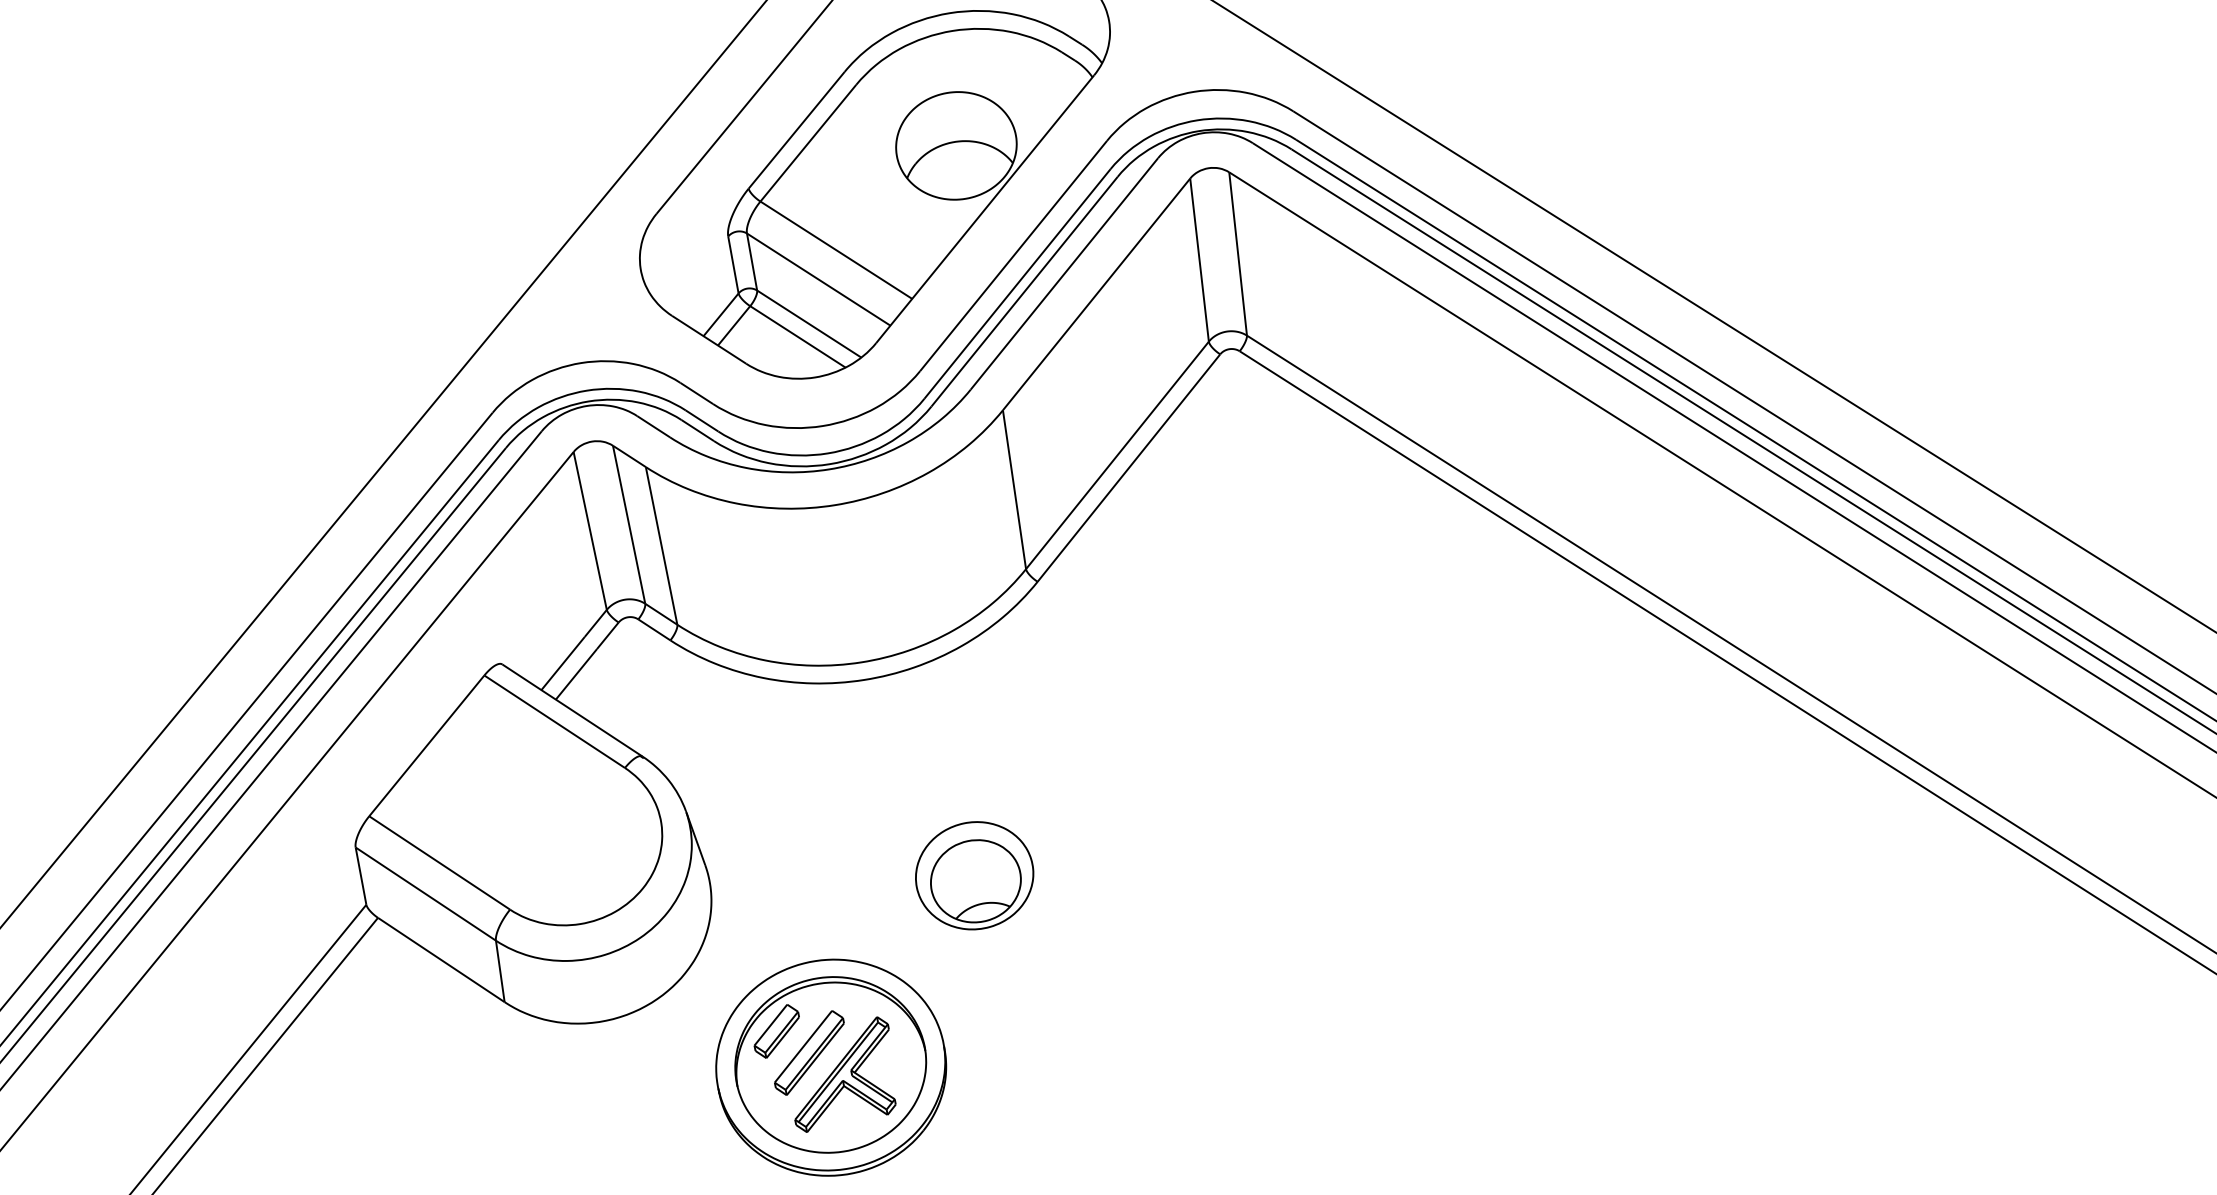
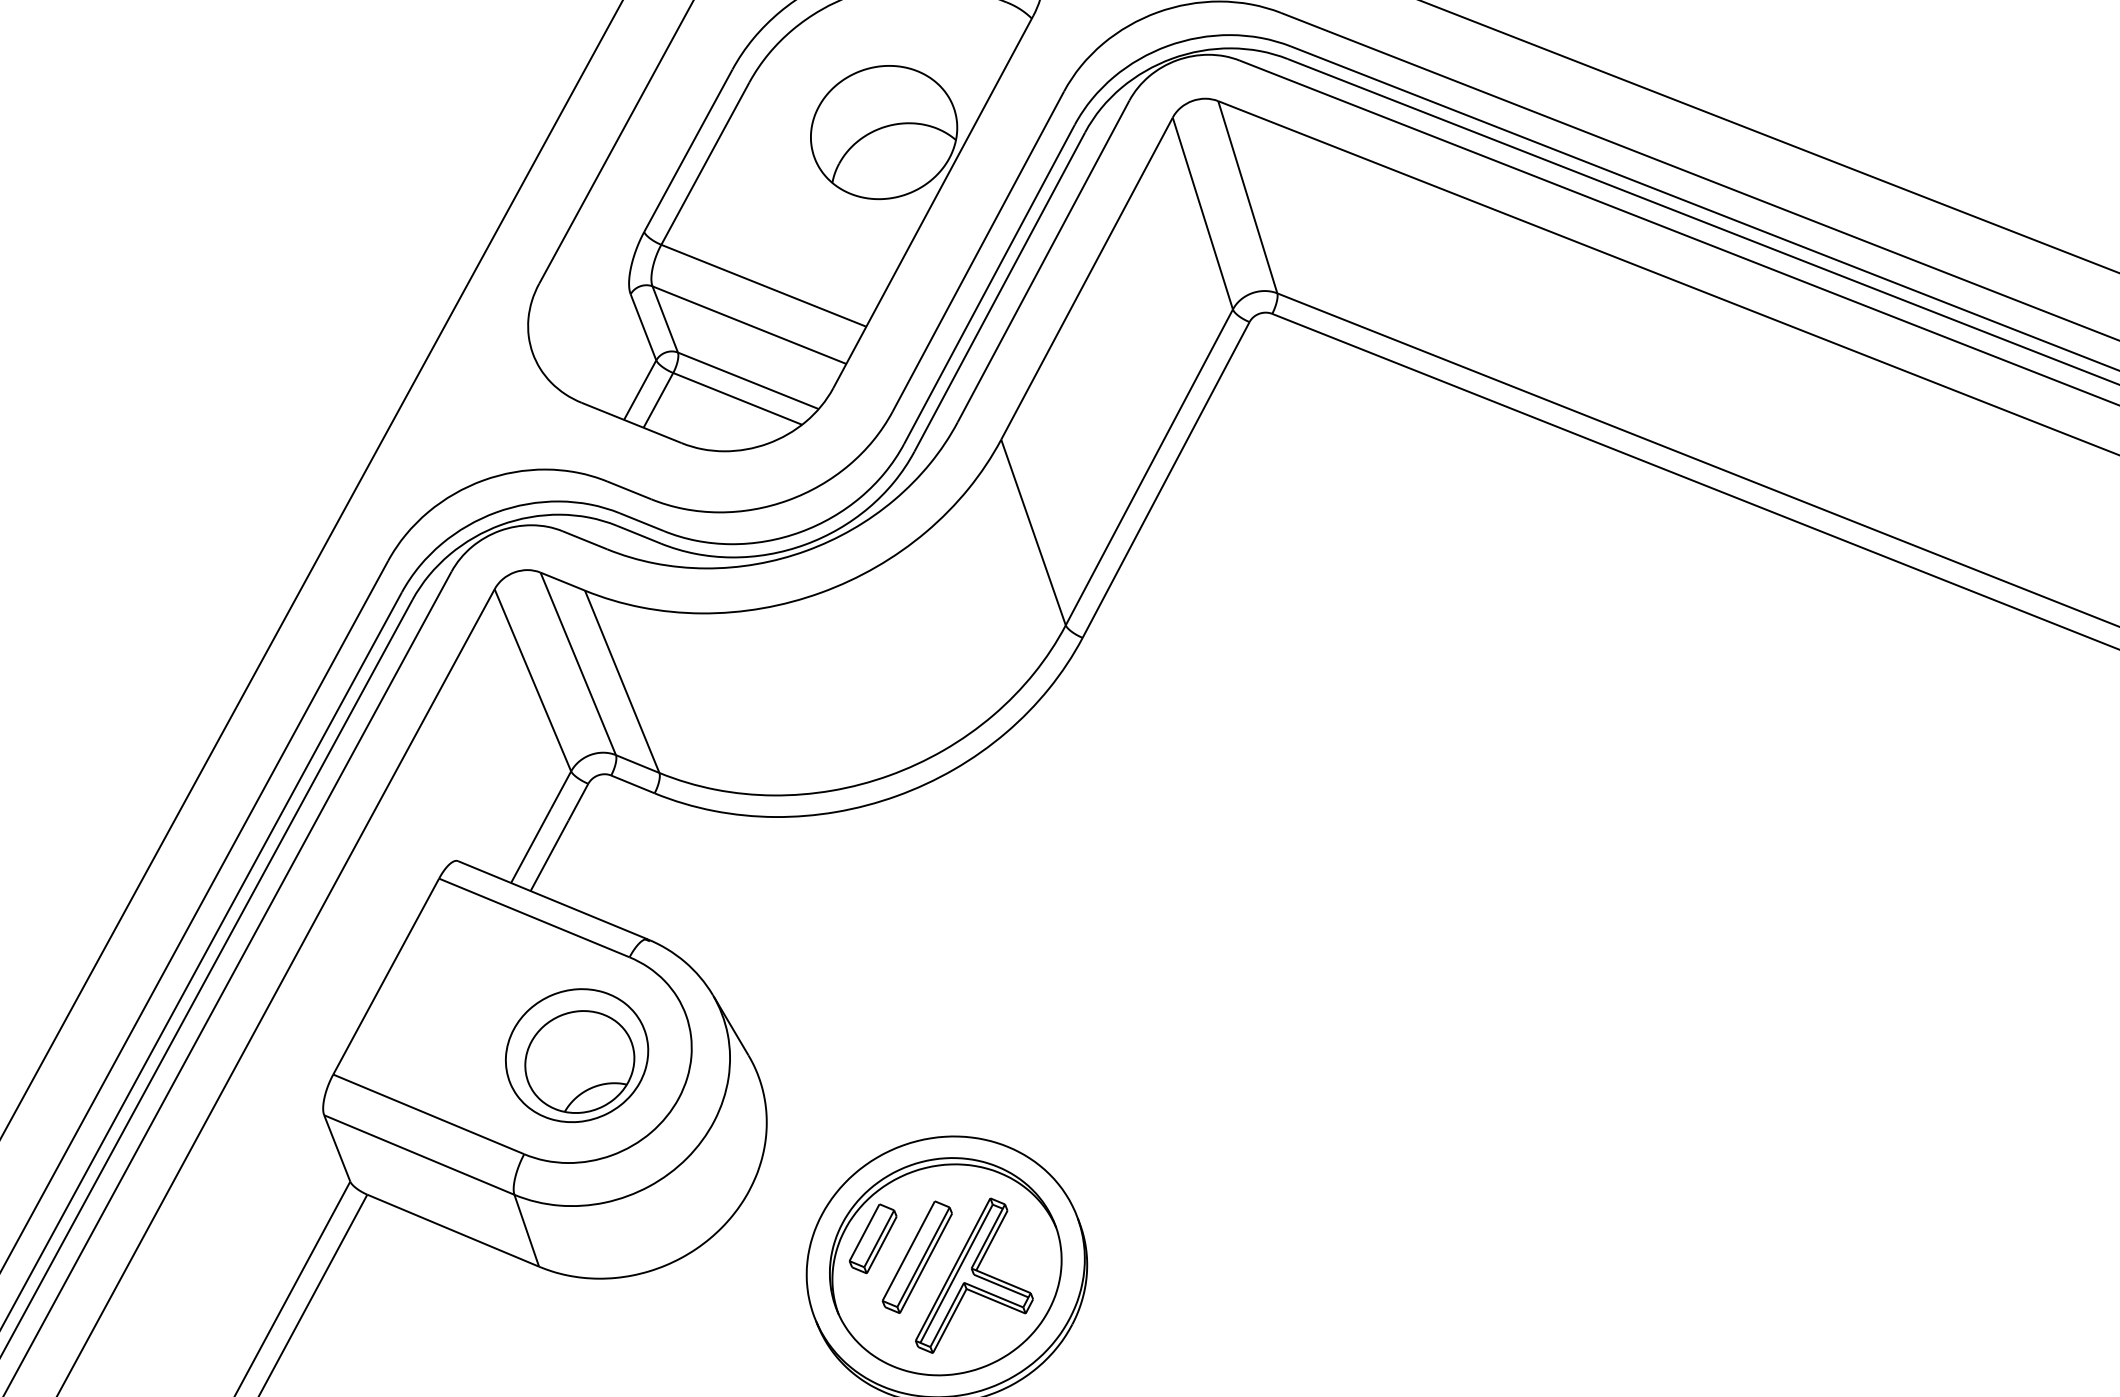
part: (974, 875) -> (576, 1055), moved

